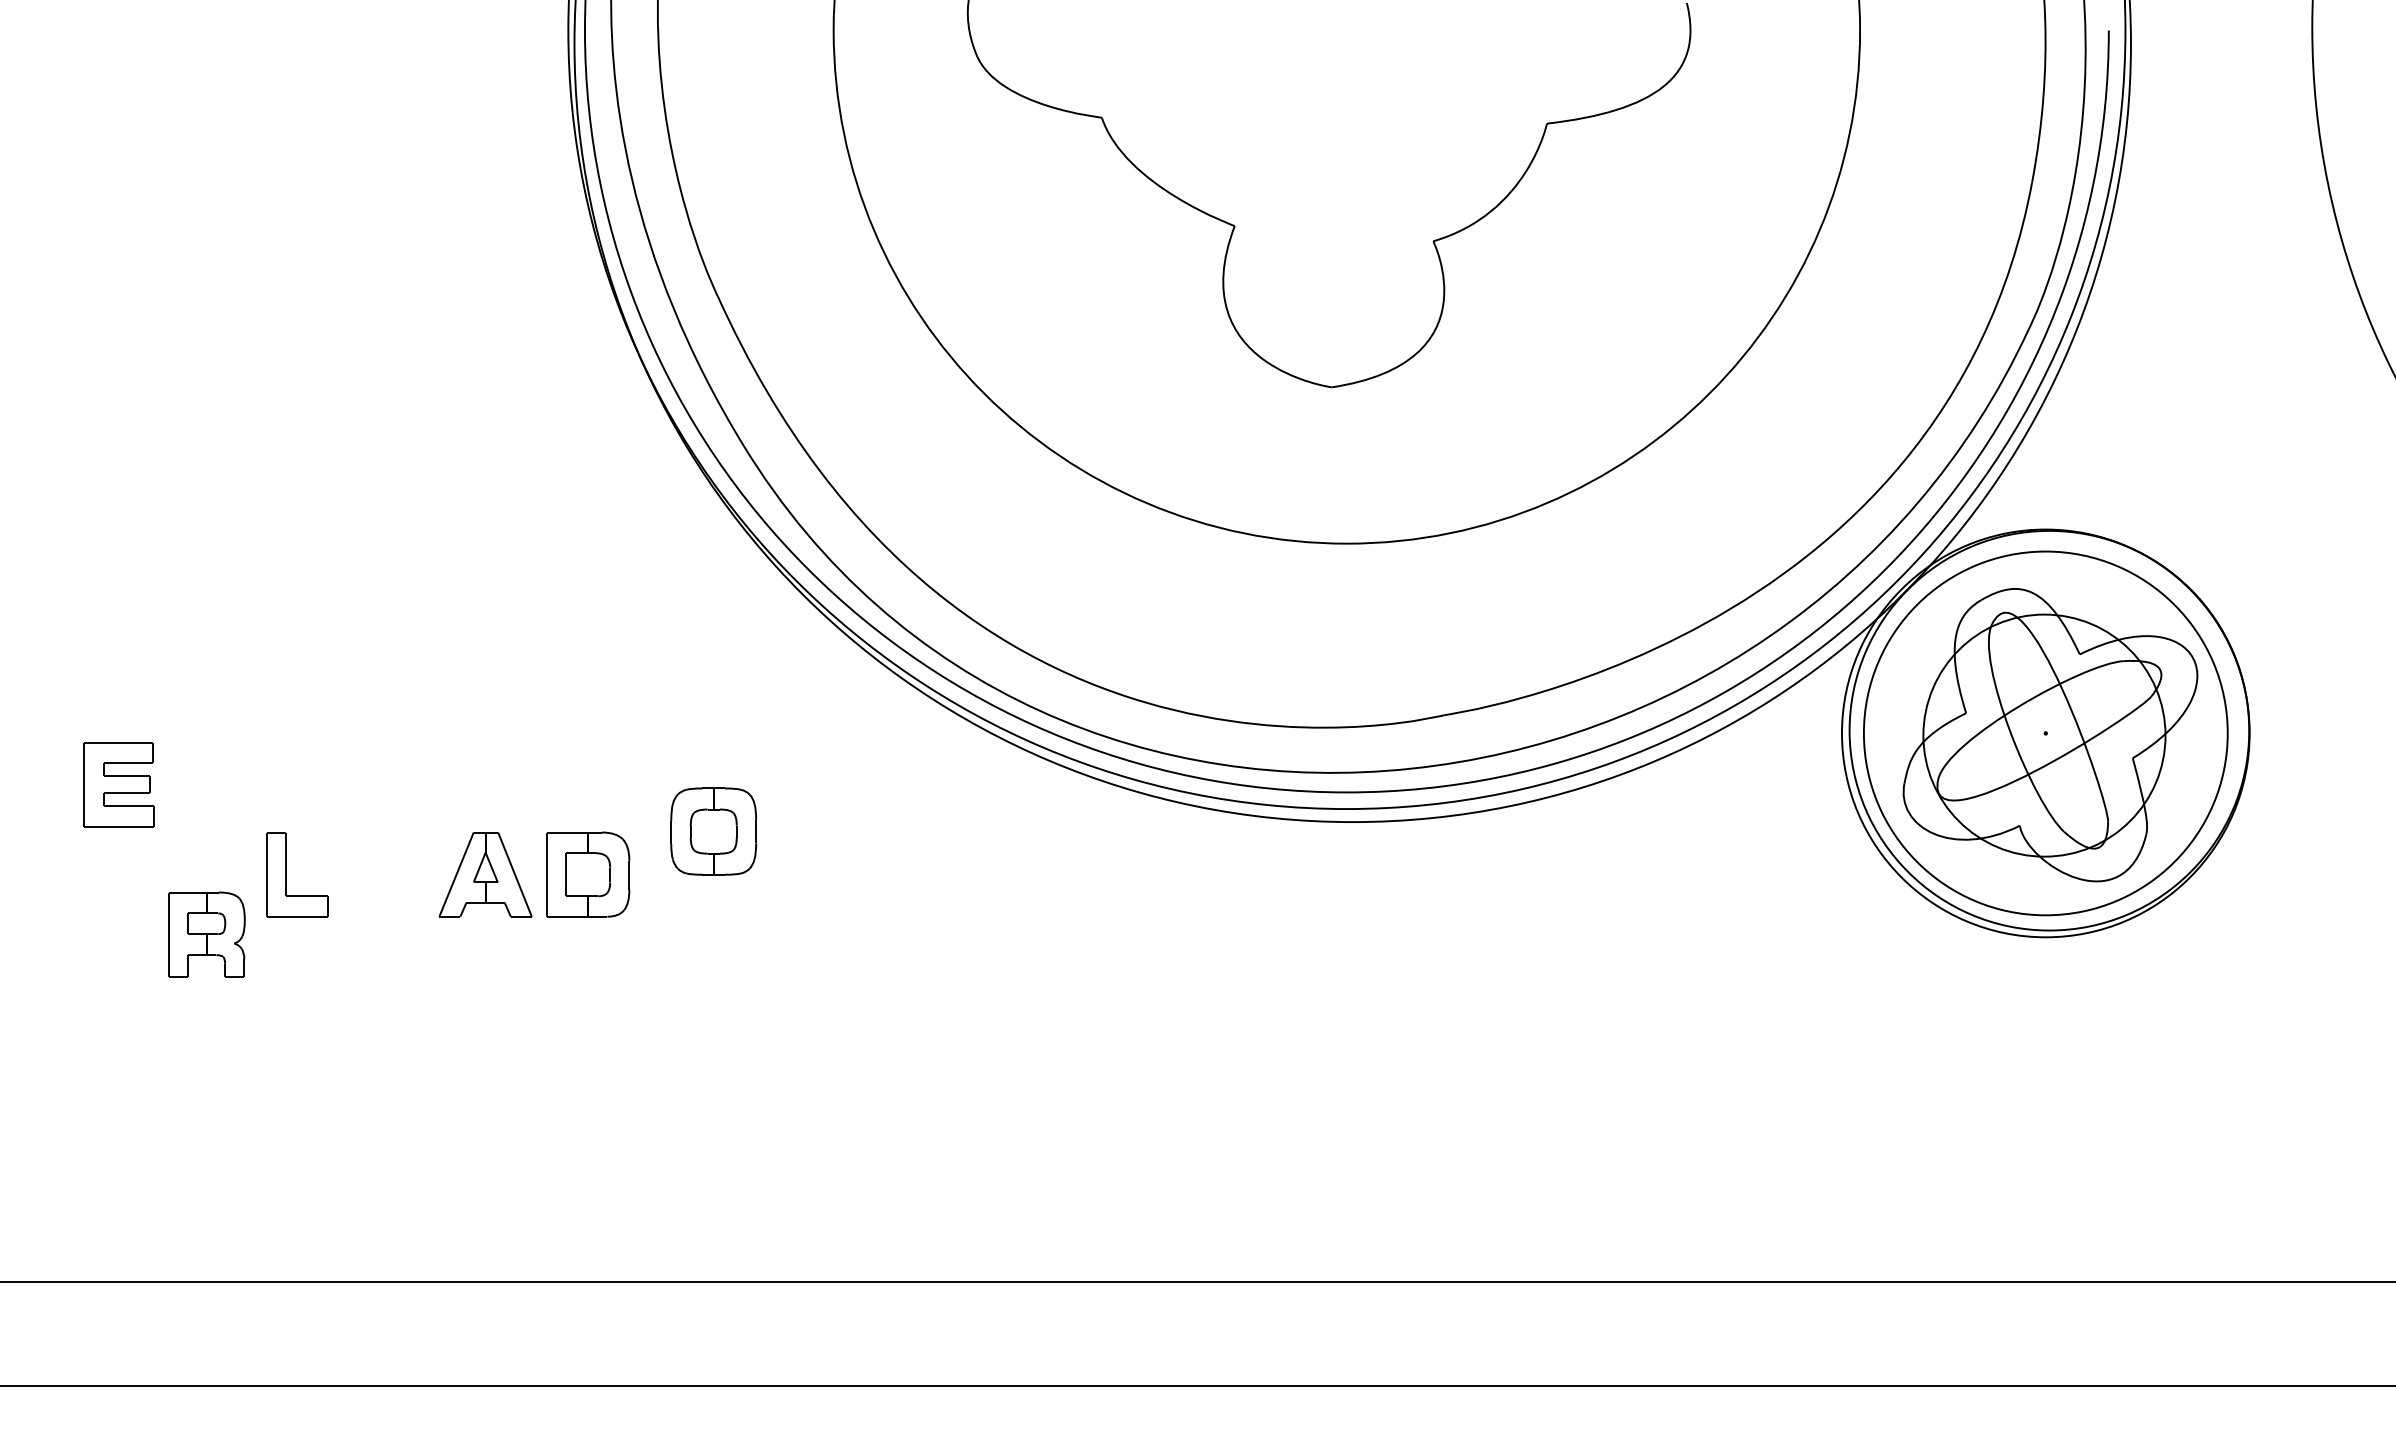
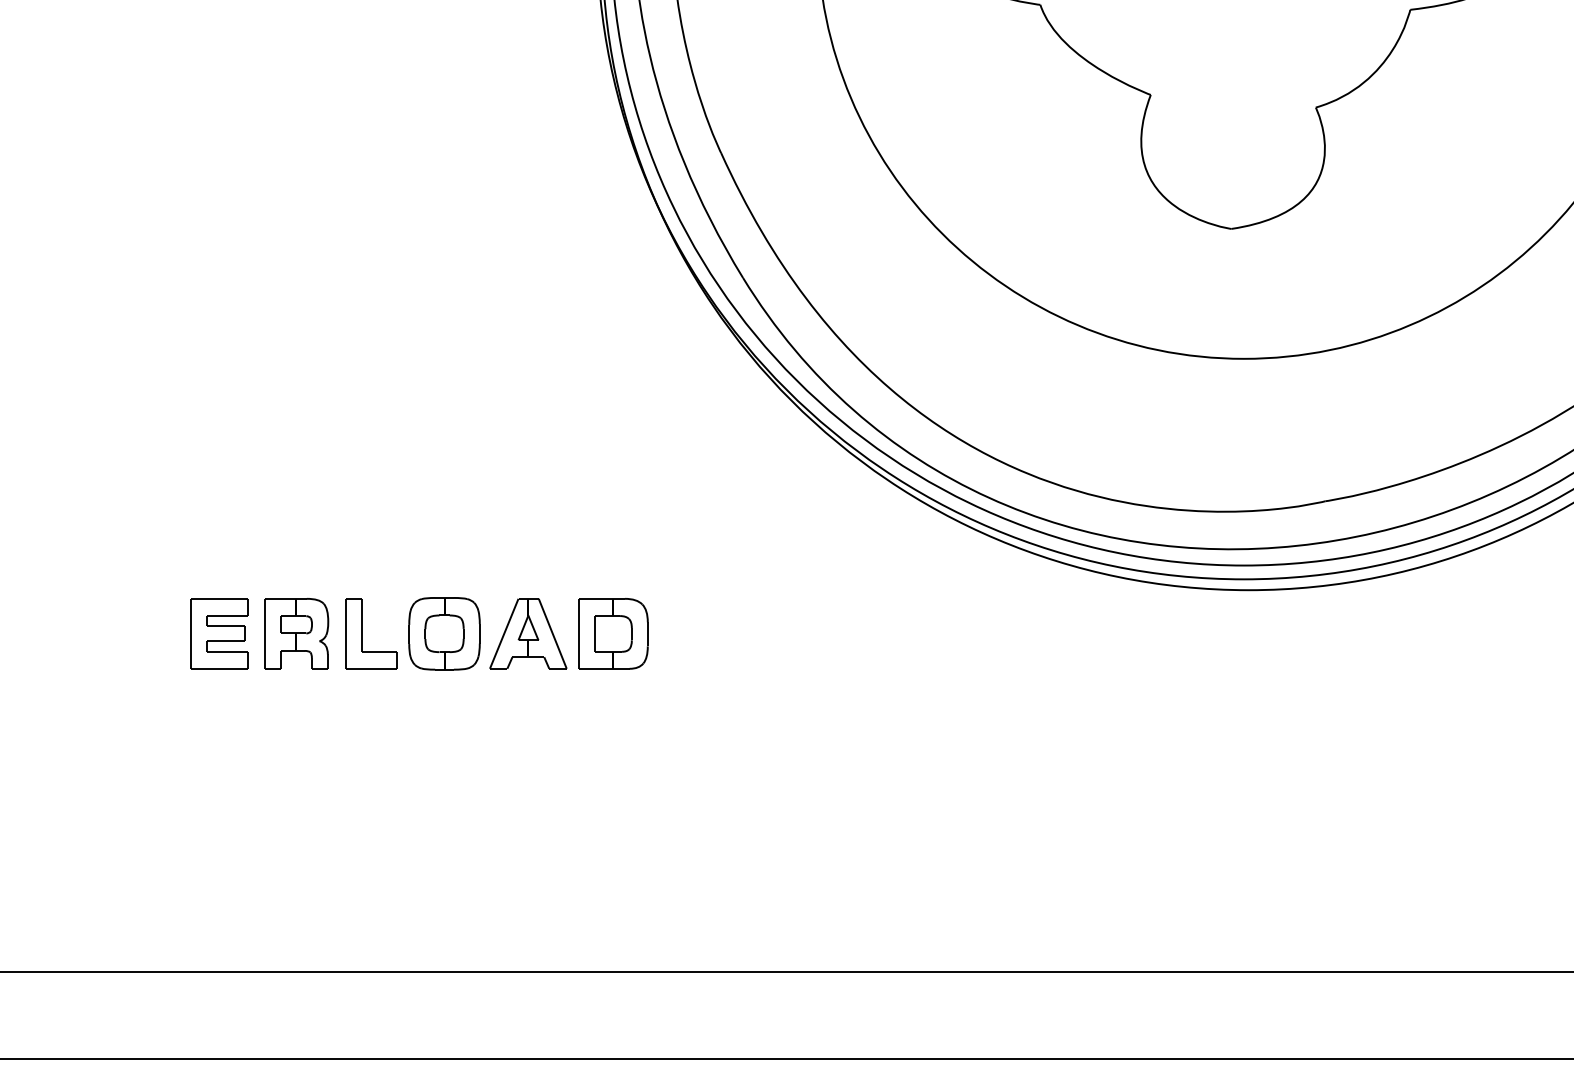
part: (118, 784) -> (219, 633), moved
part: (713, 831) -> (444, 633), moved
part: (206, 934) -> (296, 633), moved

